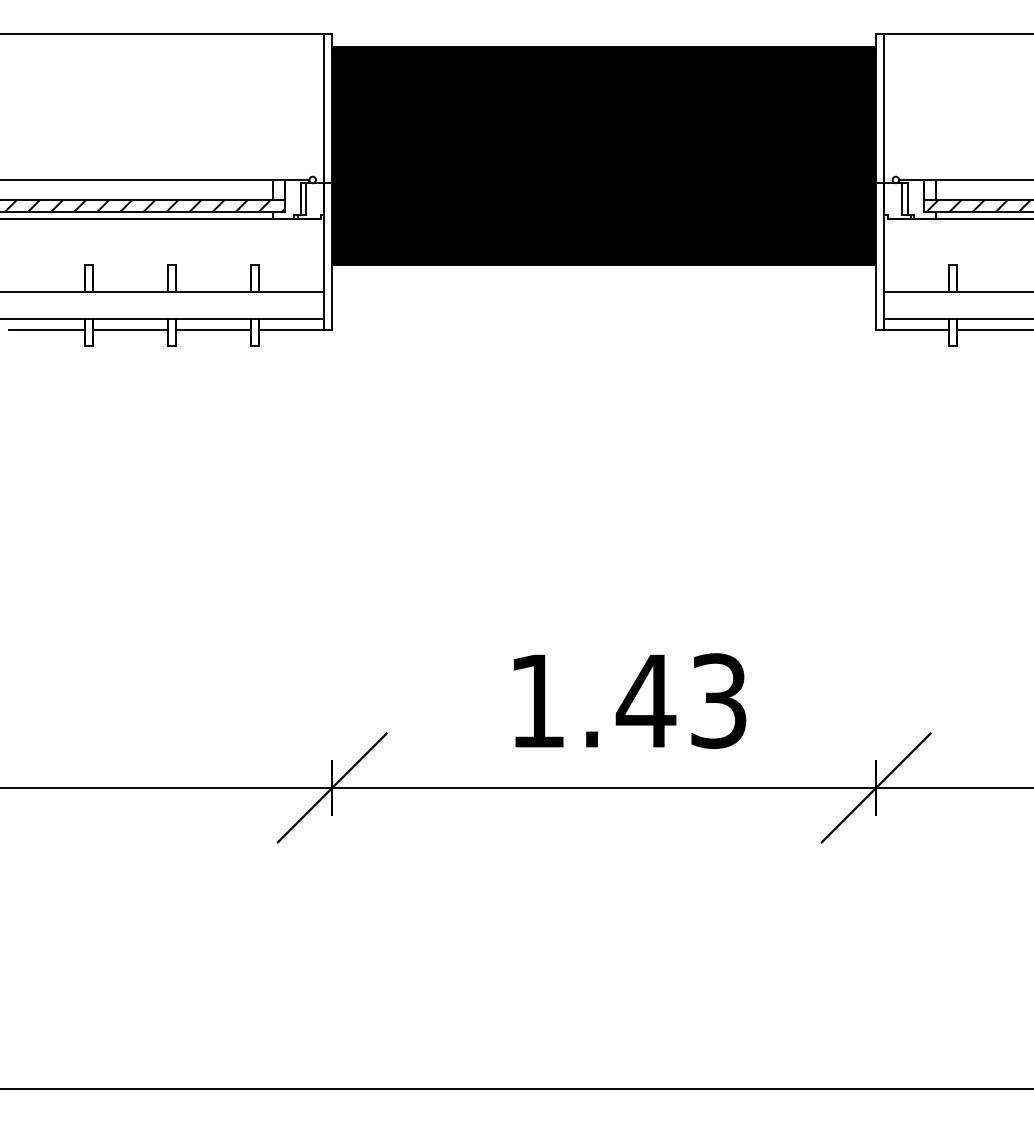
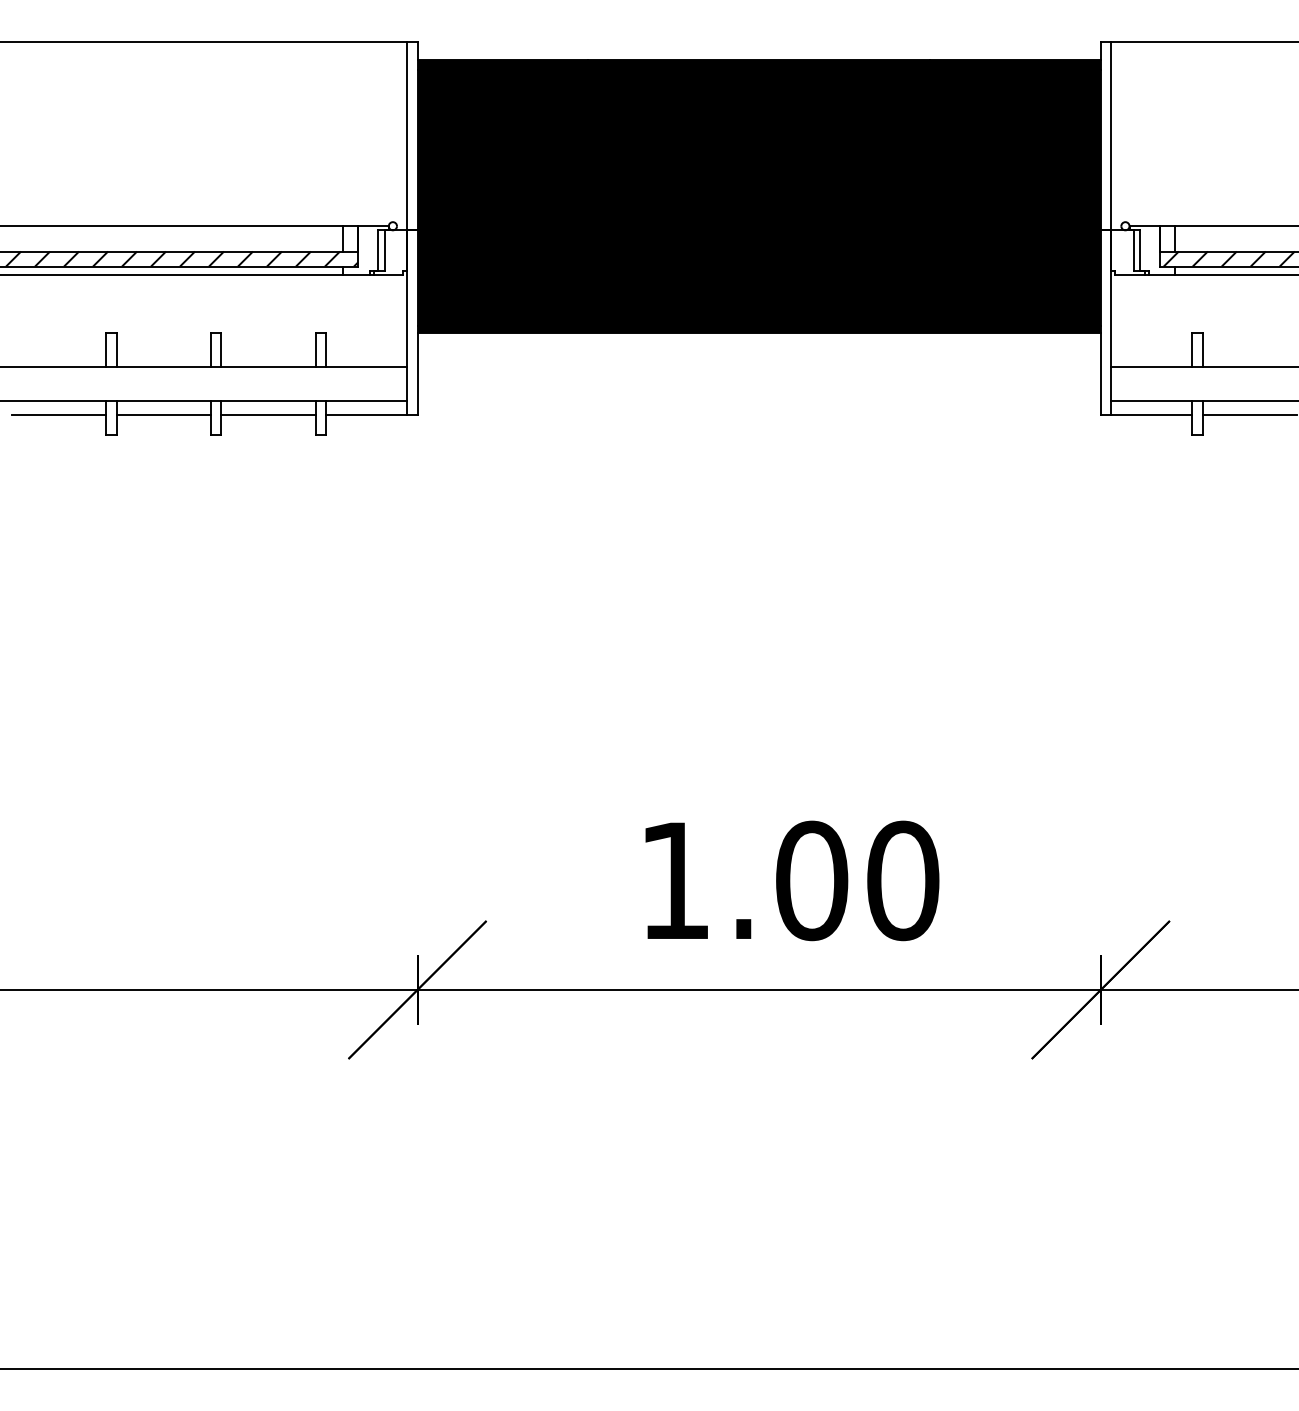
text: (681, 701) -> (856, 881), 1.43 -> 1.00

